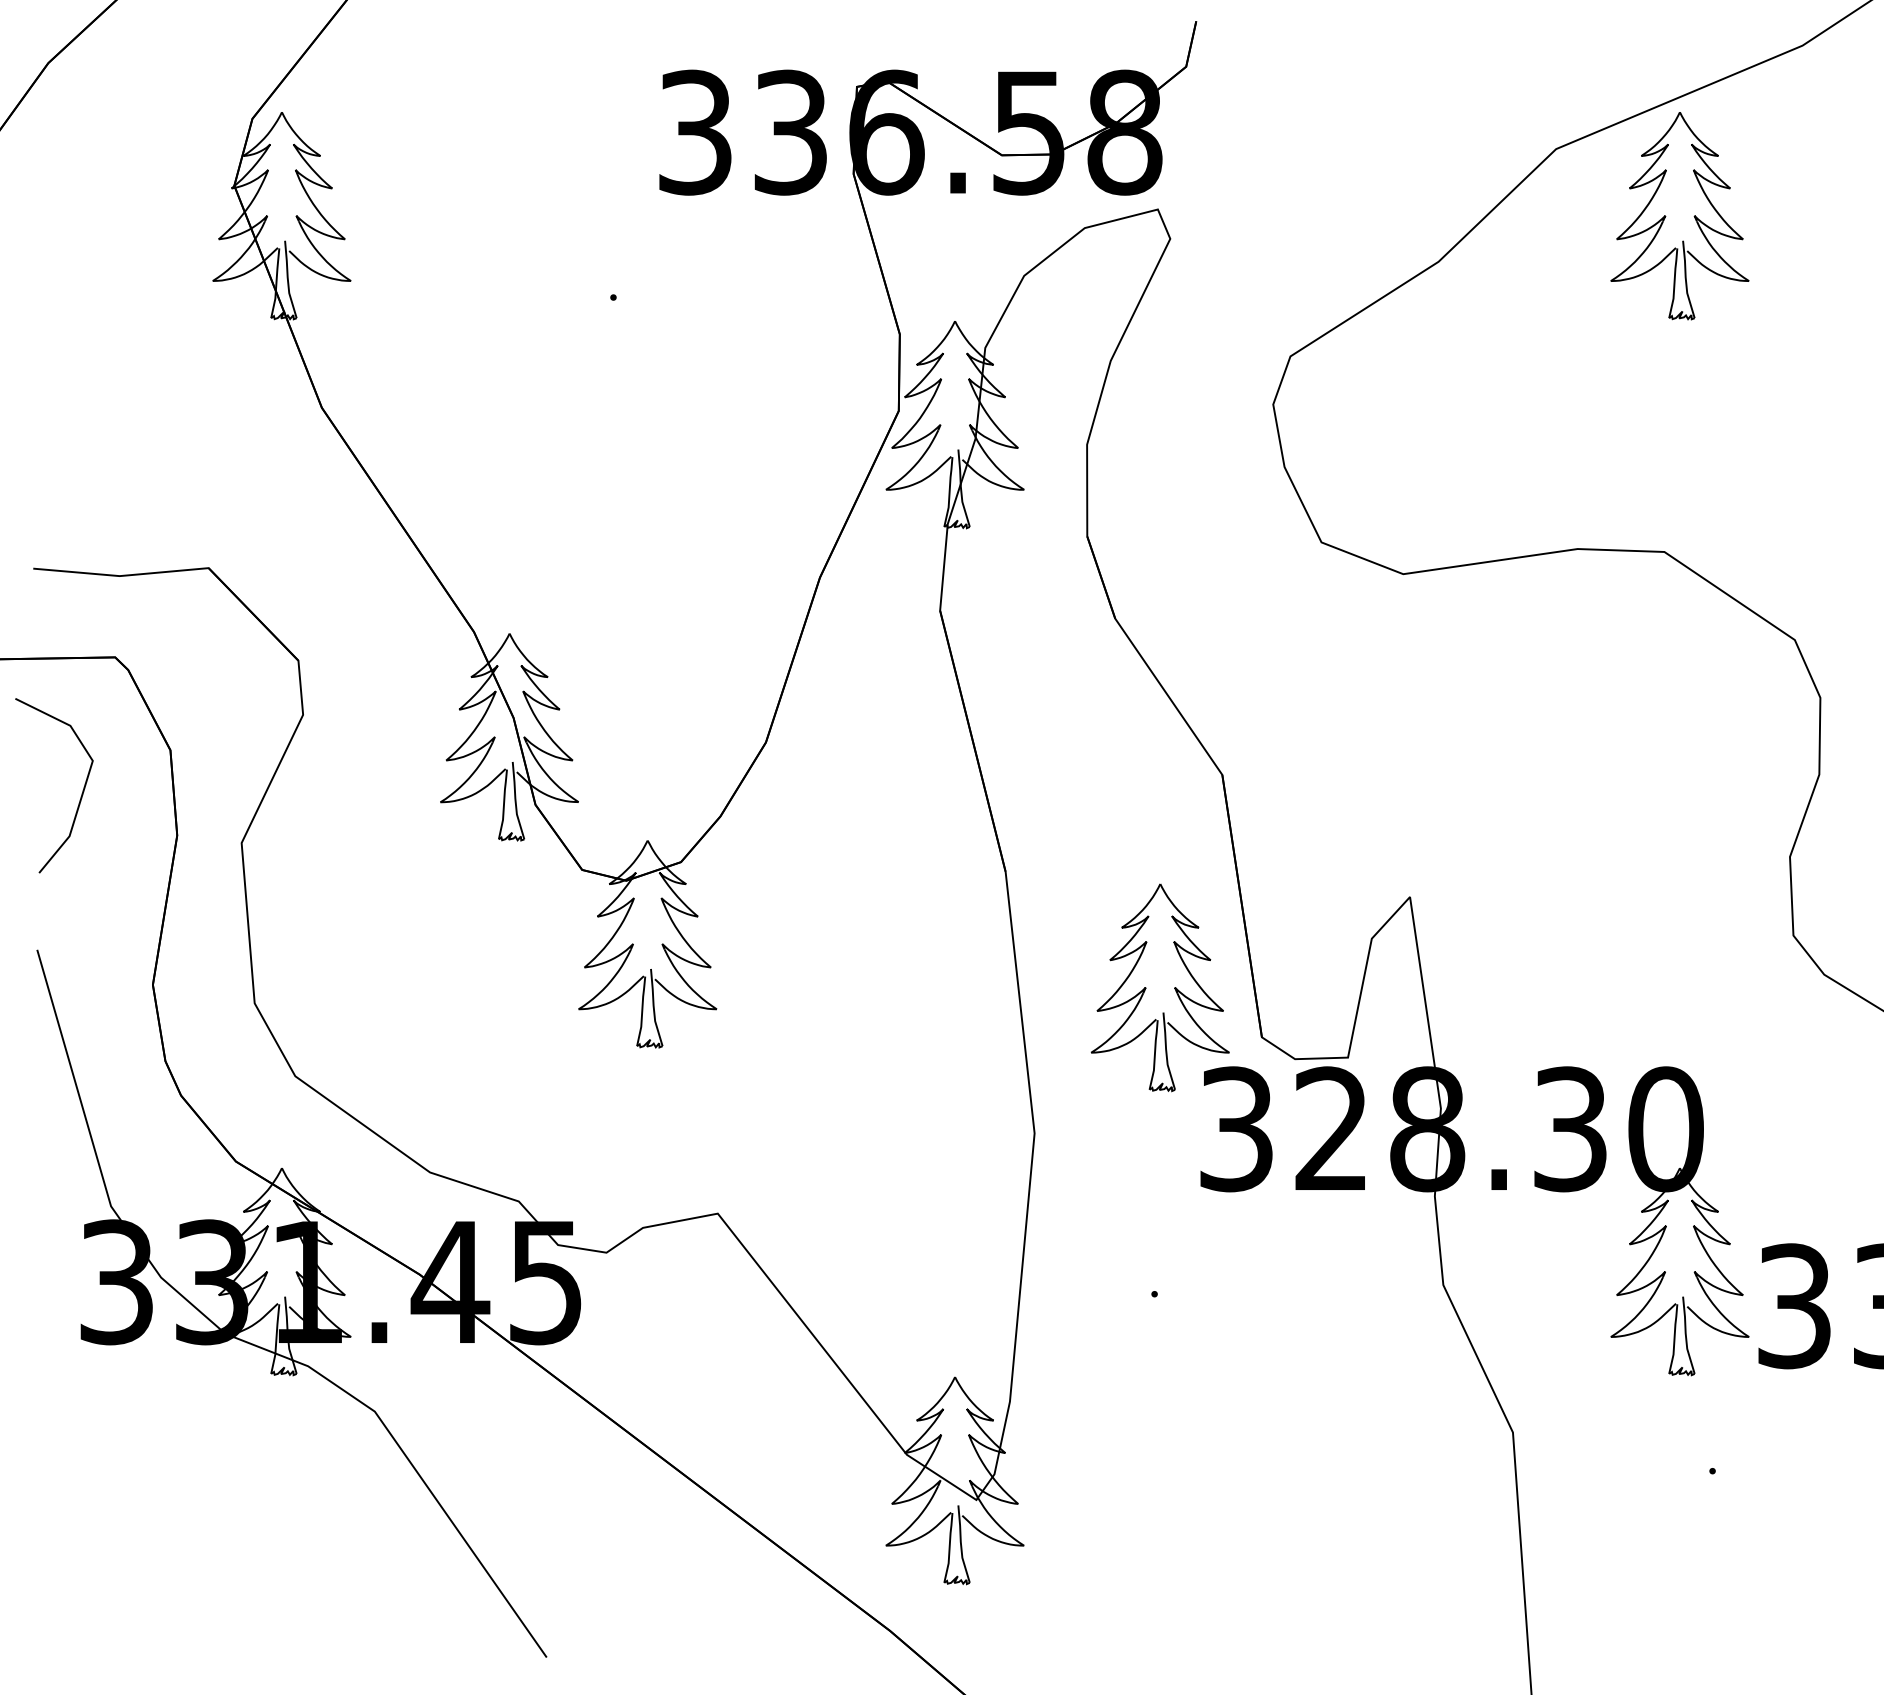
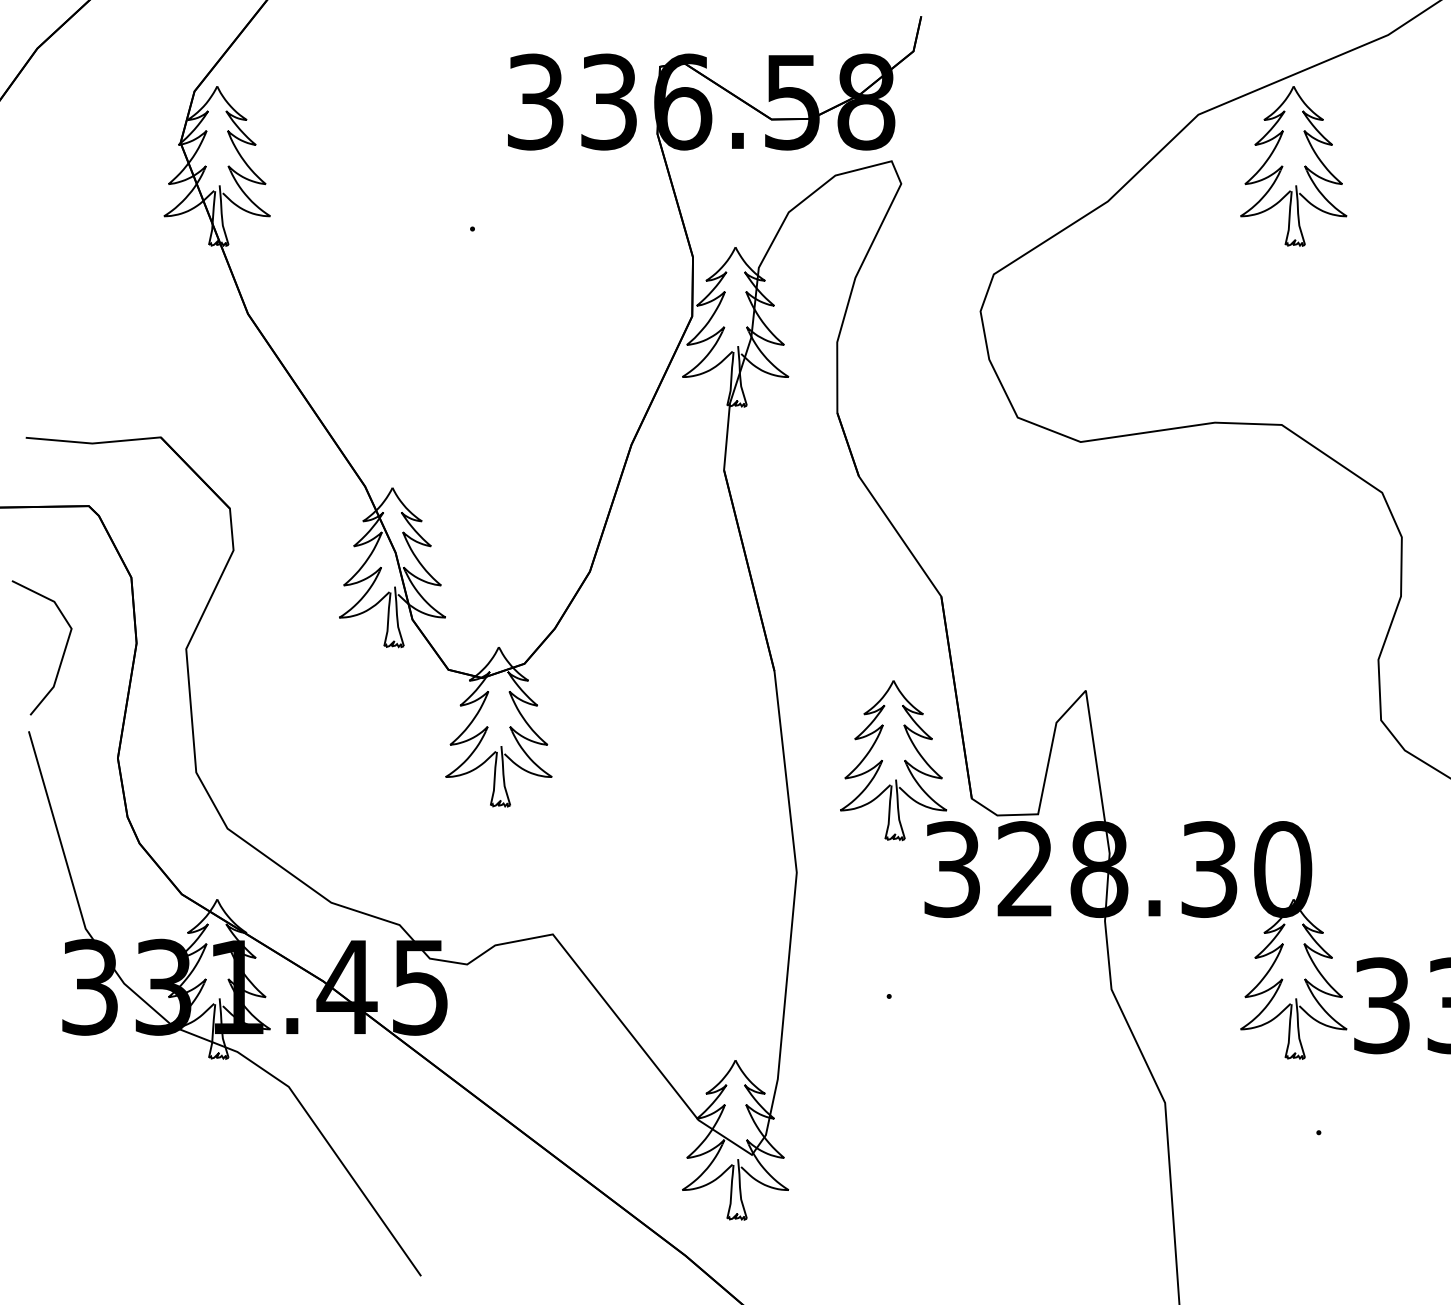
line: (80, 794) -> (62, 654), moved

